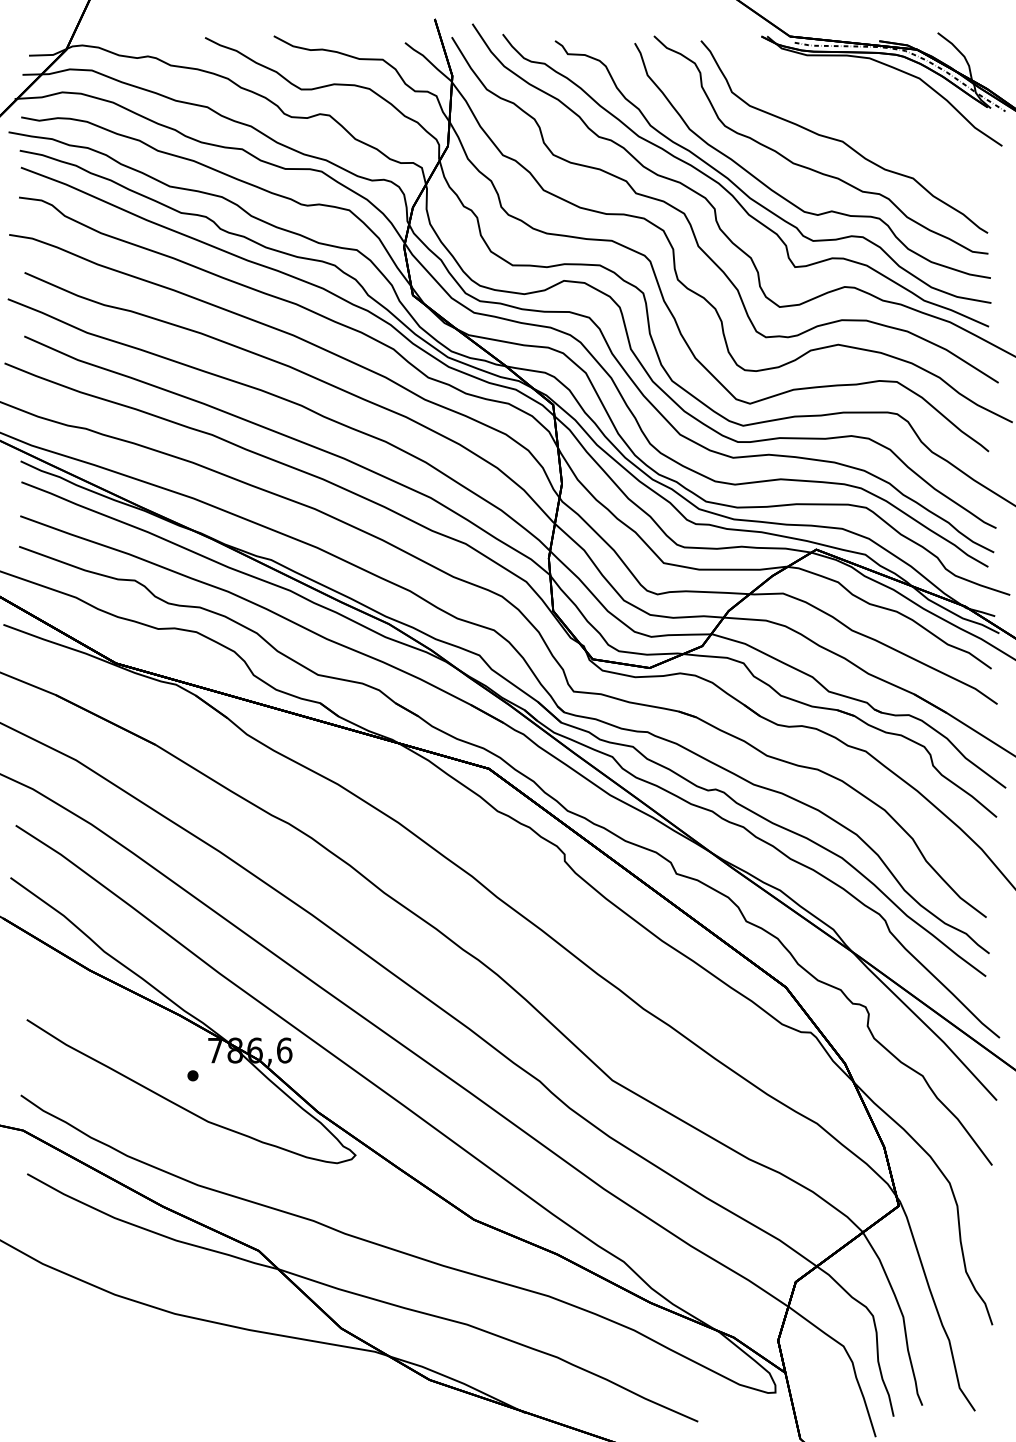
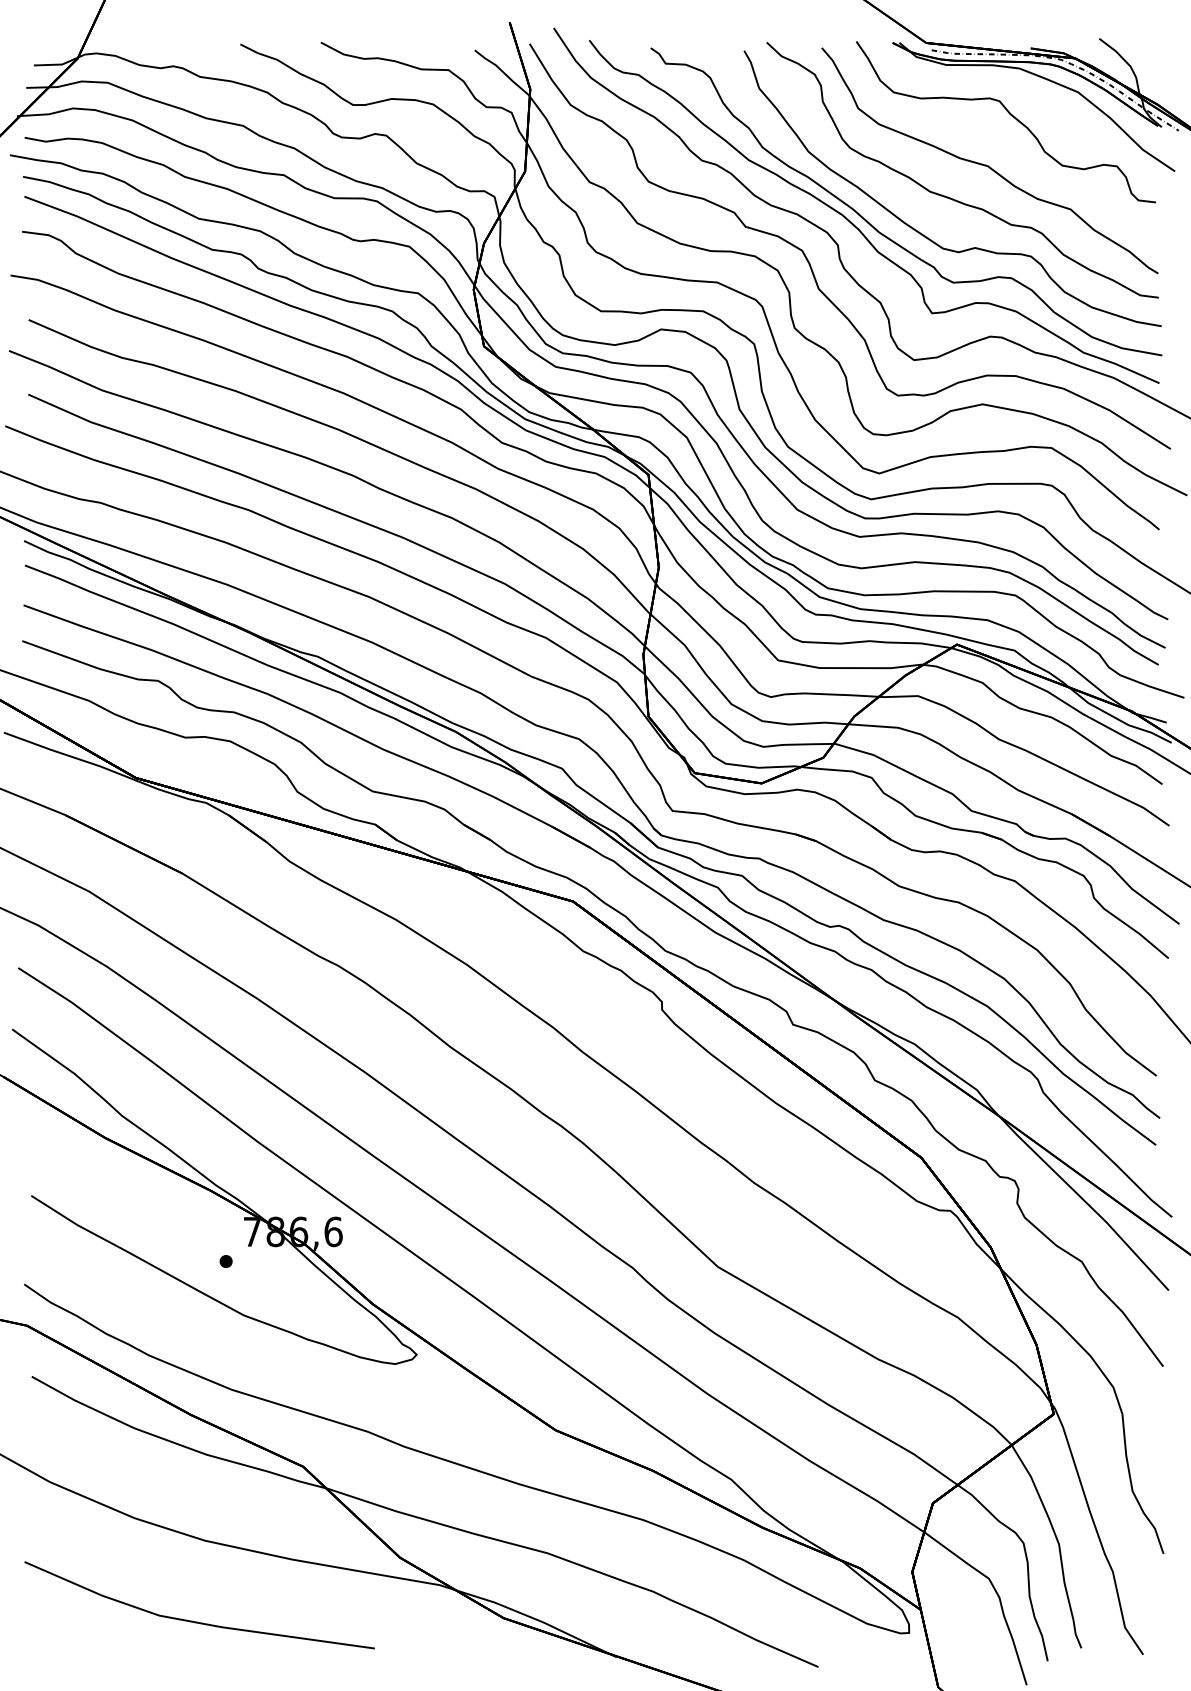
curve: (861, 98) -> (1009, 115), added
line: (168, 1382) -> (197, 1621), added

